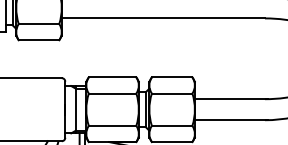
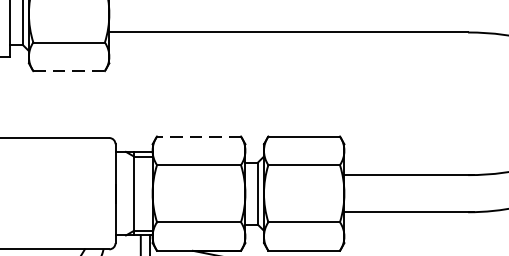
line: (39, 40) -> (69, 71), solid -> dashed
line: (112, 77) -> (198, 136), solid -> dashed

